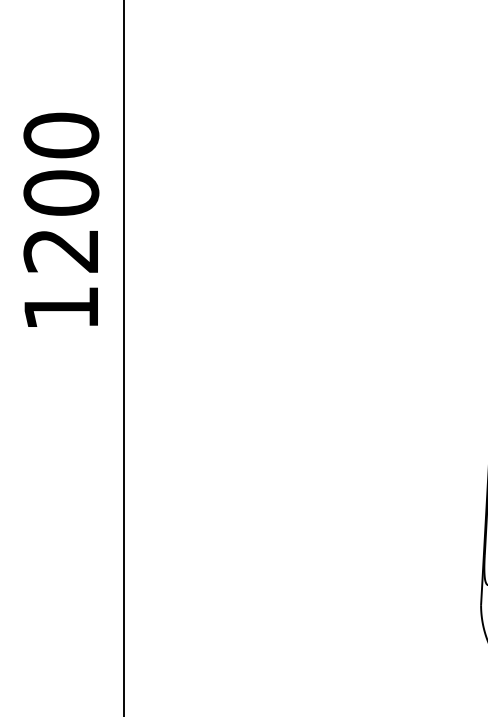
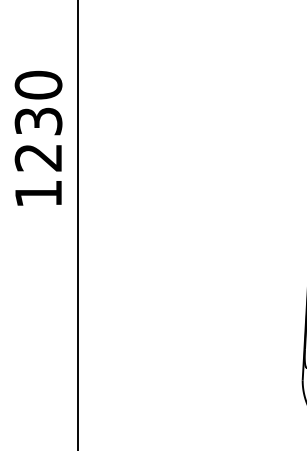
text: (61, 193) -> (38, 121), 1200 -> 1230

